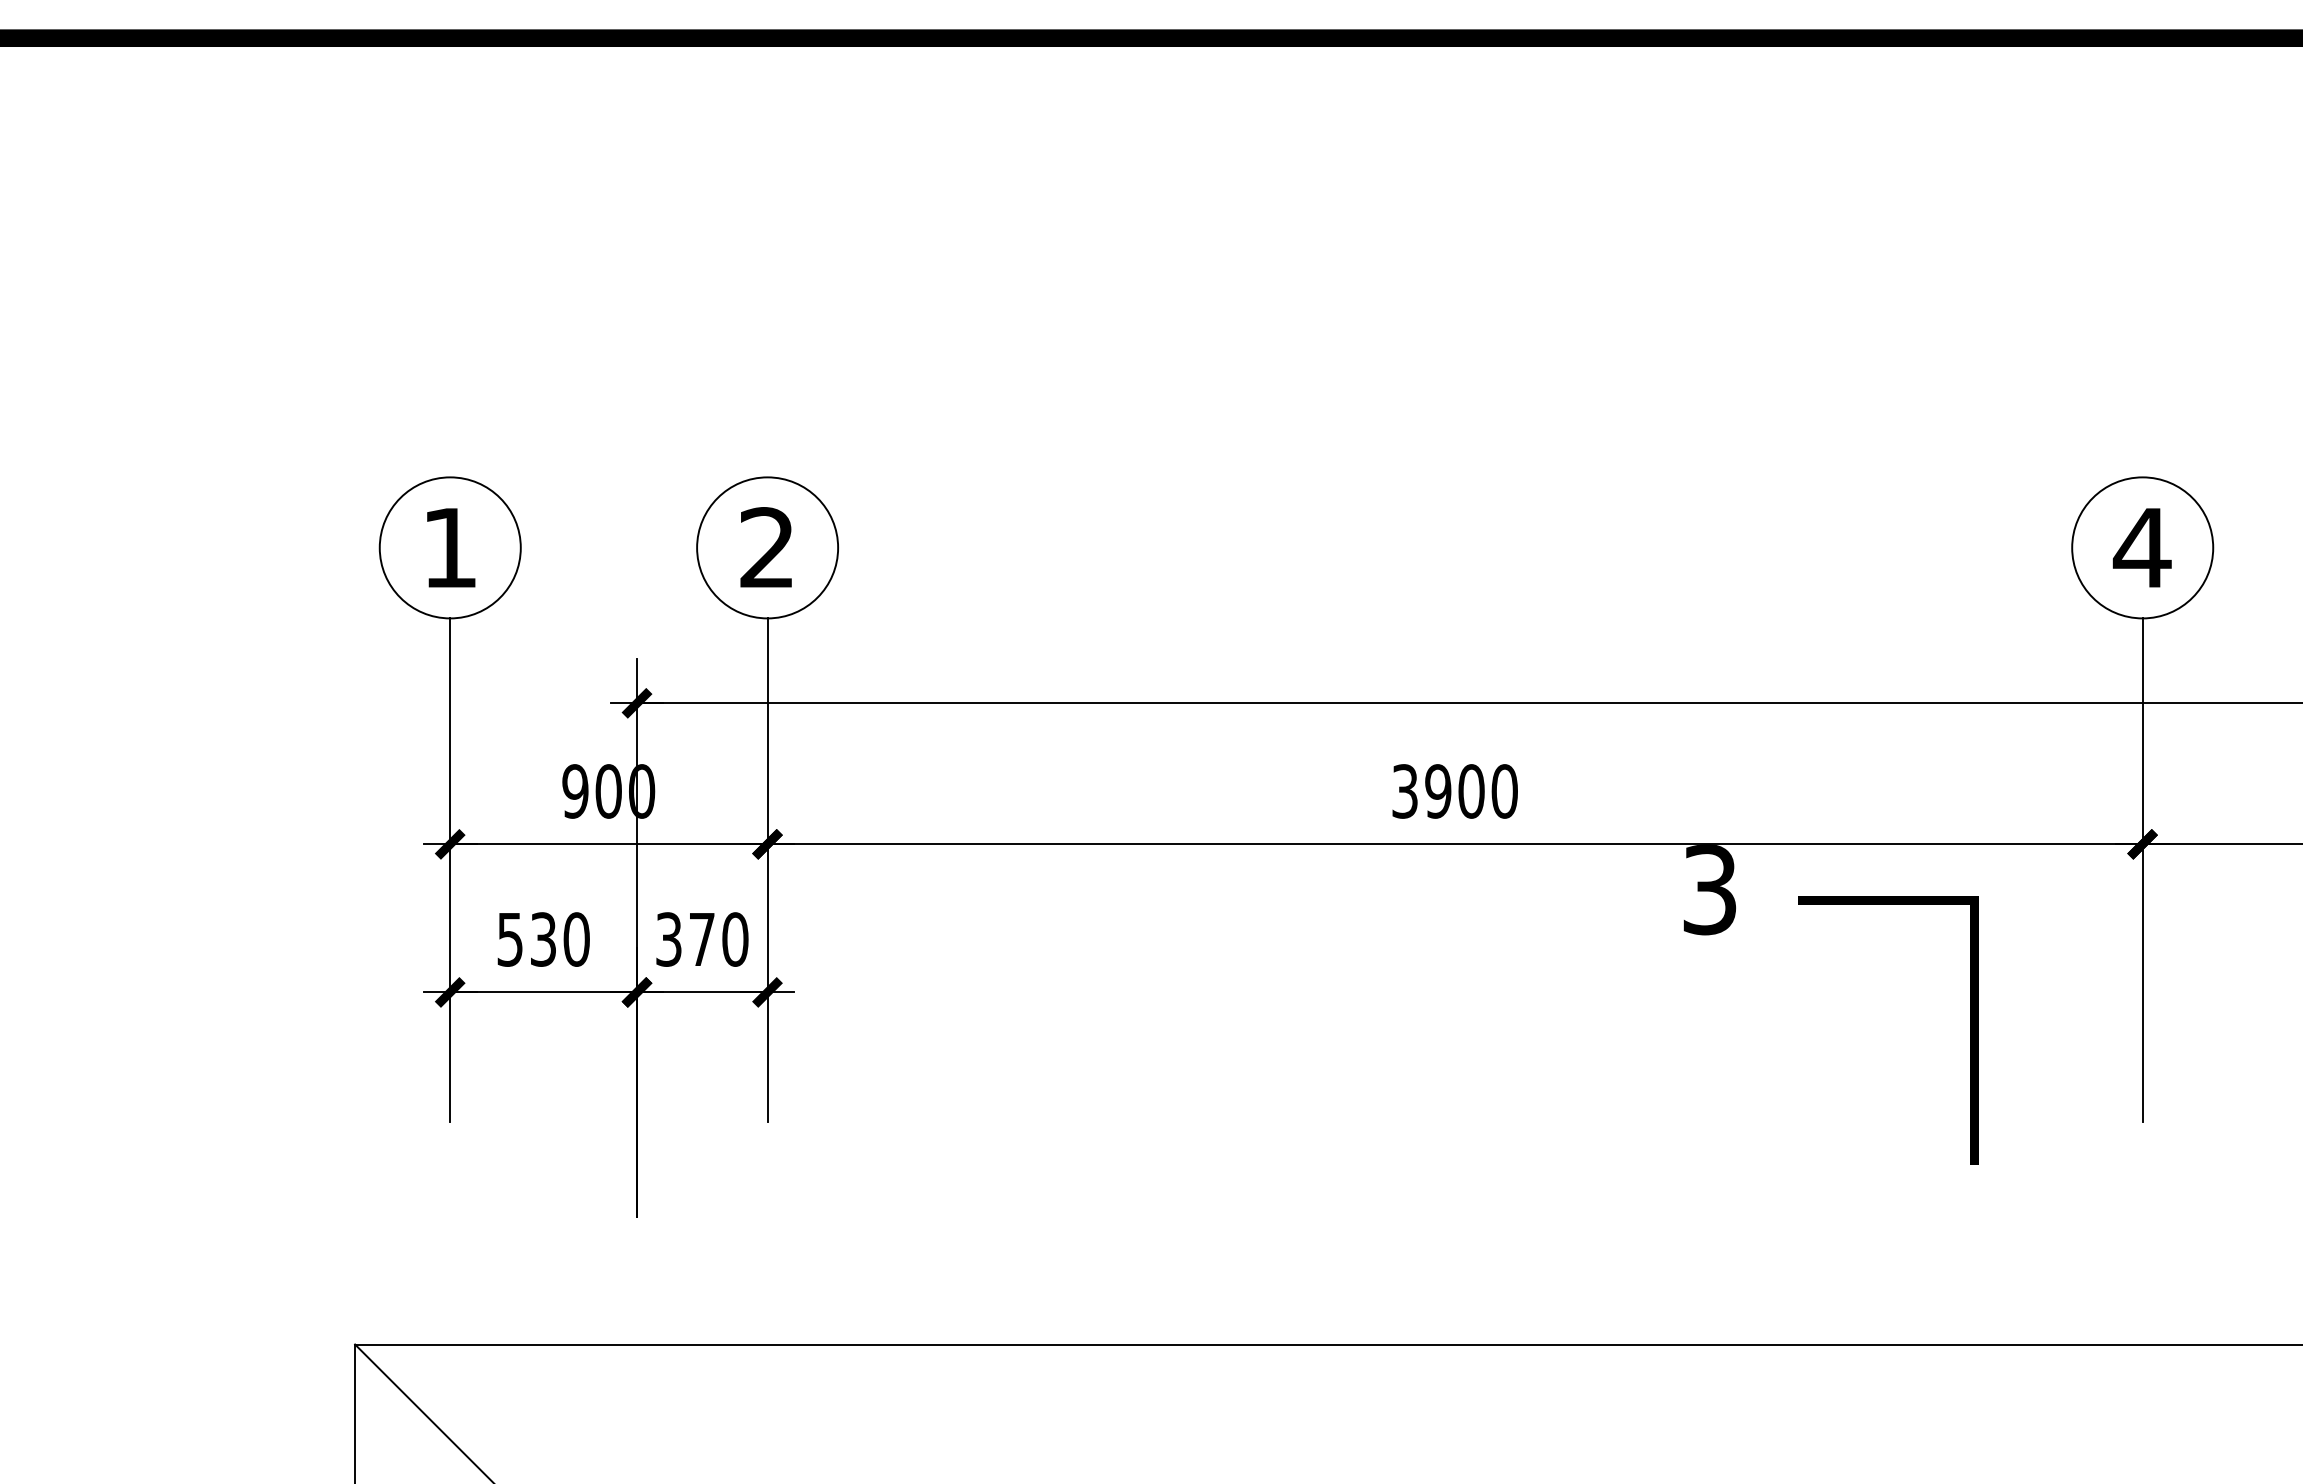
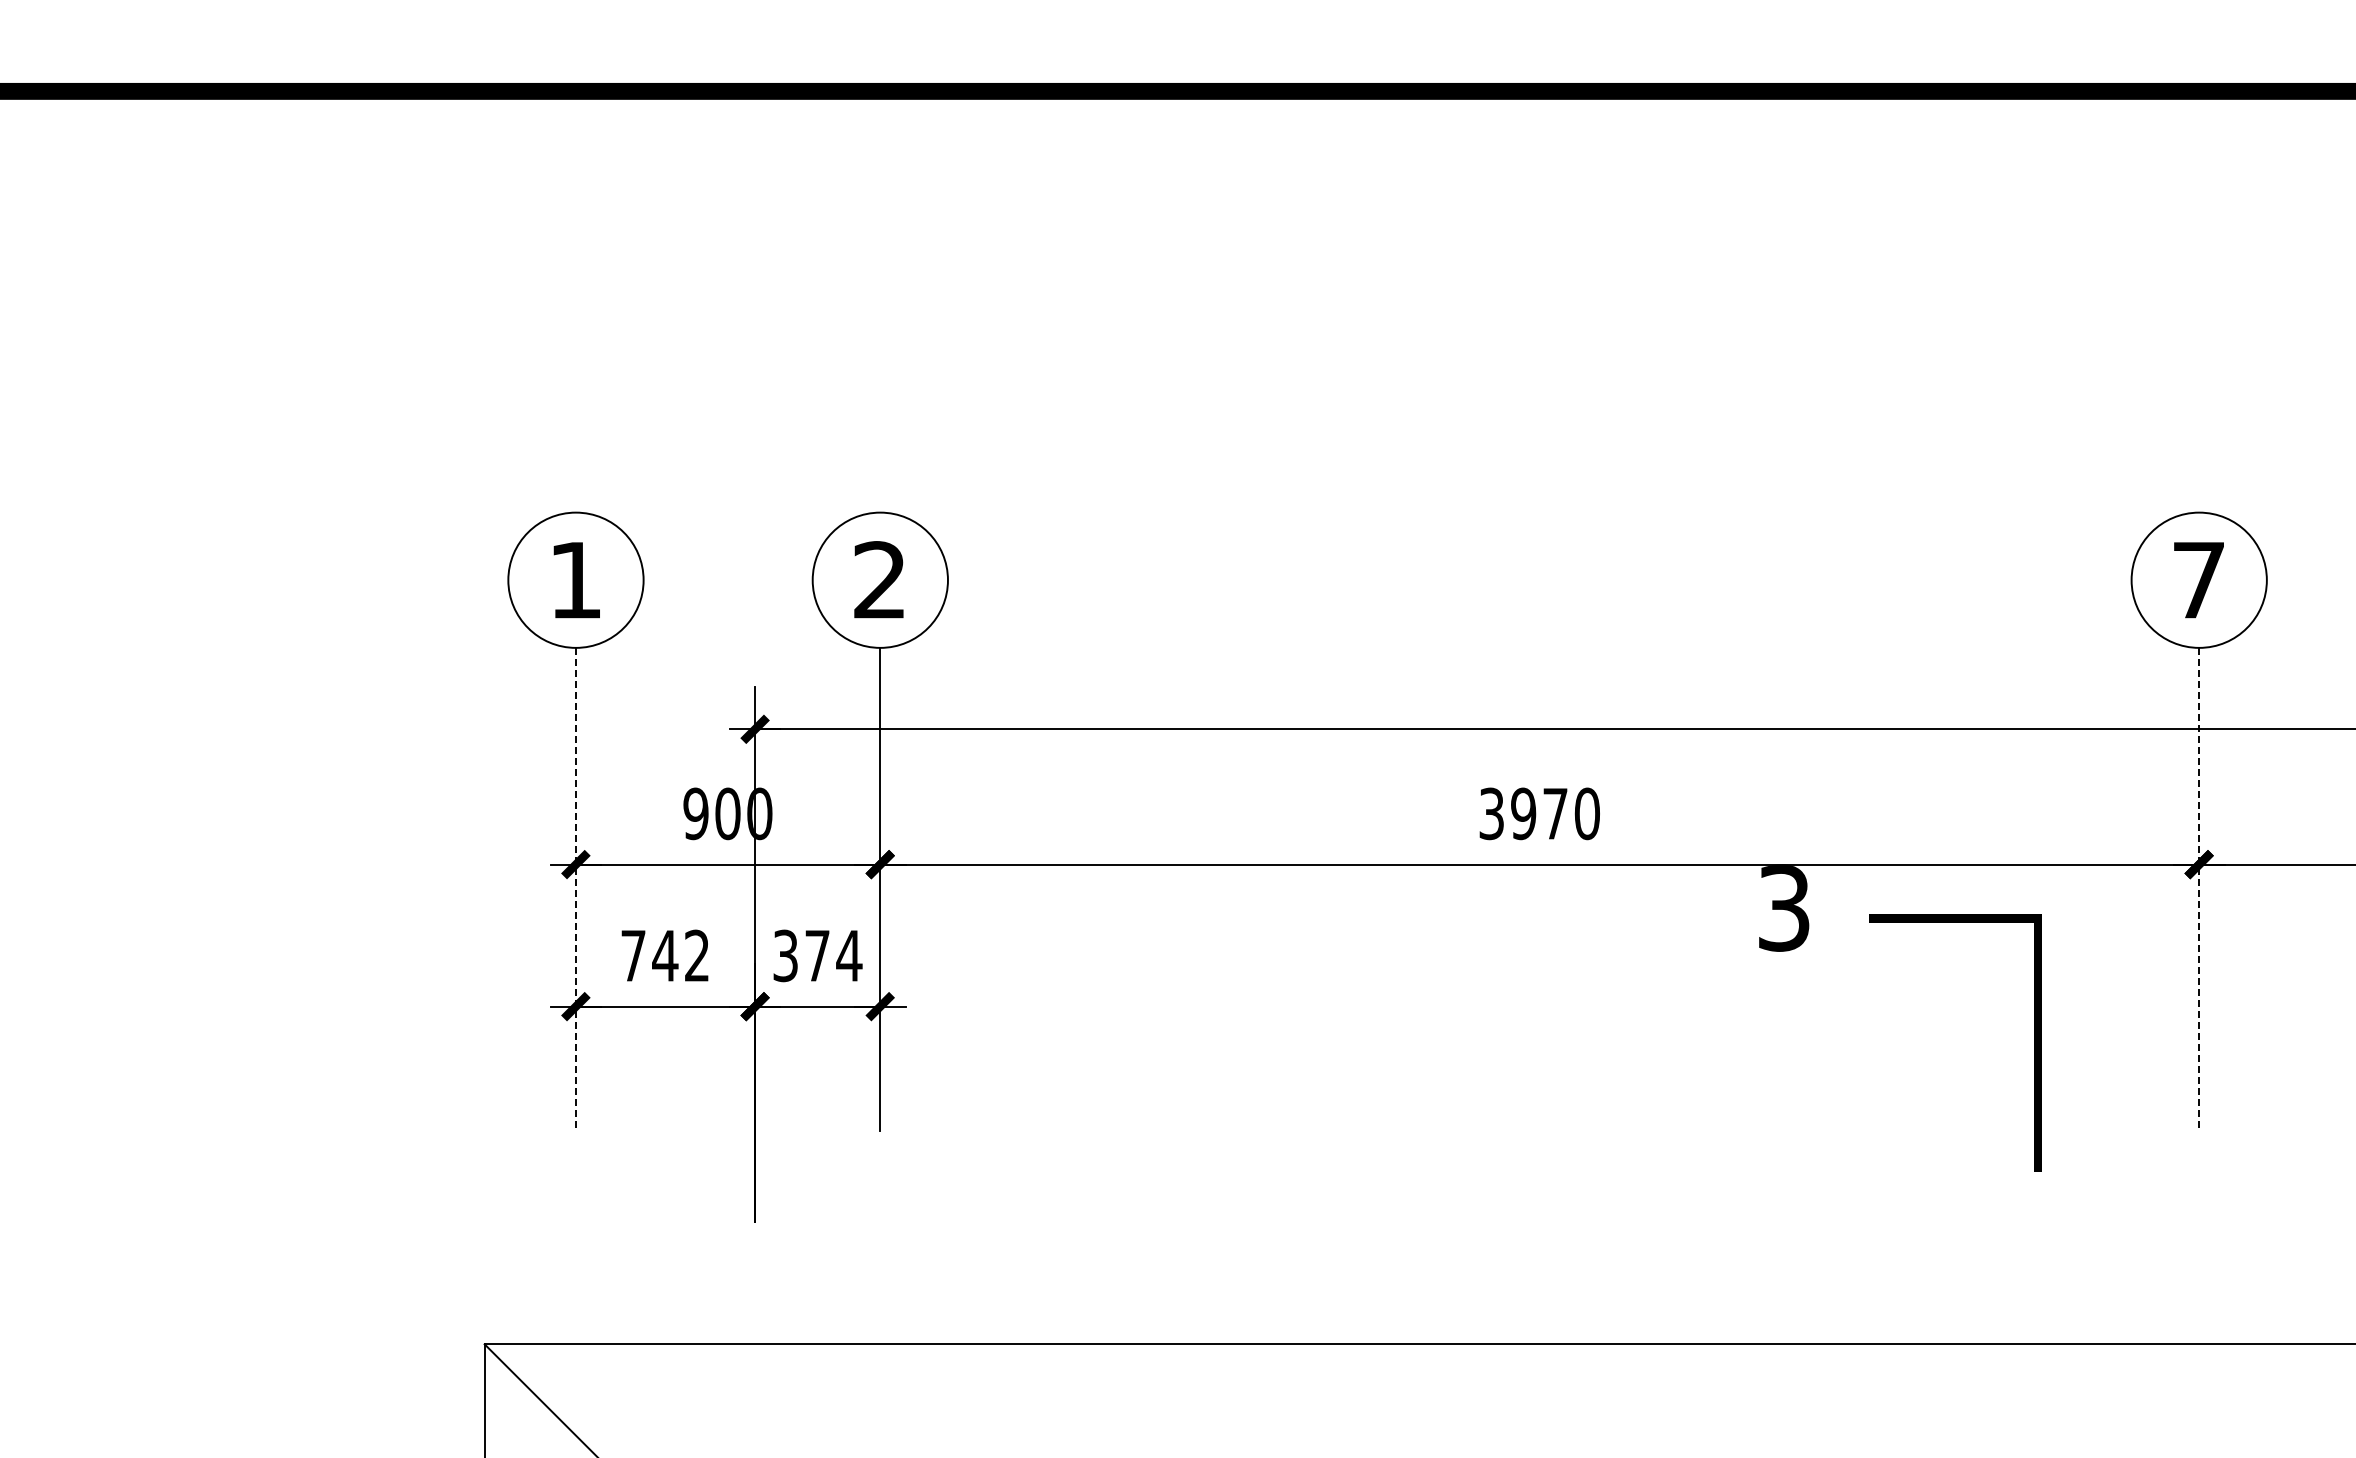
text: (2141, 548) -> (2198, 580), 4 -> 7
text: (1471, 791) -> (1555, 813), 3900 -> 3970
line: (449, 870) -> (575, 889), solid -> dashed
line: (2142, 870) -> (2199, 889), solid -> dashed
text: (543, 939) -> (665, 955), 530 -> 742
text: (735, 939) -> (849, 955), 370 -> 374

